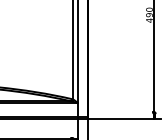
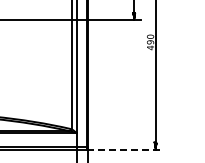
line: (125, 119) -> (125, 149), solid -> dashed

